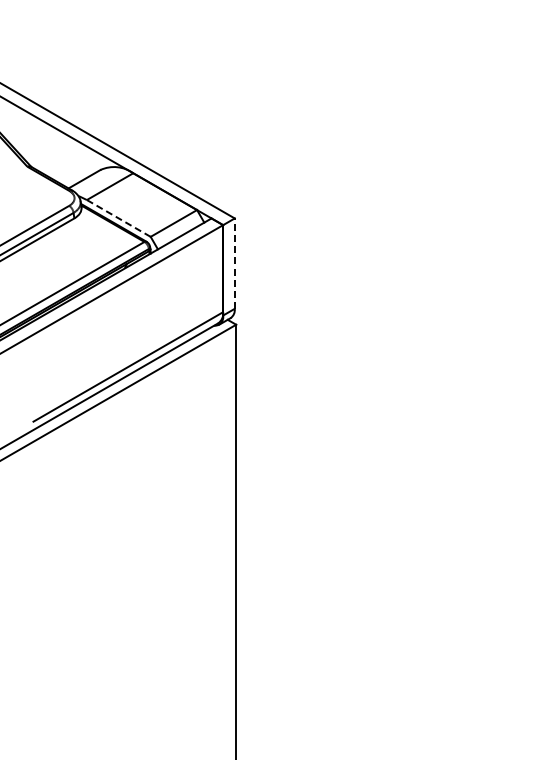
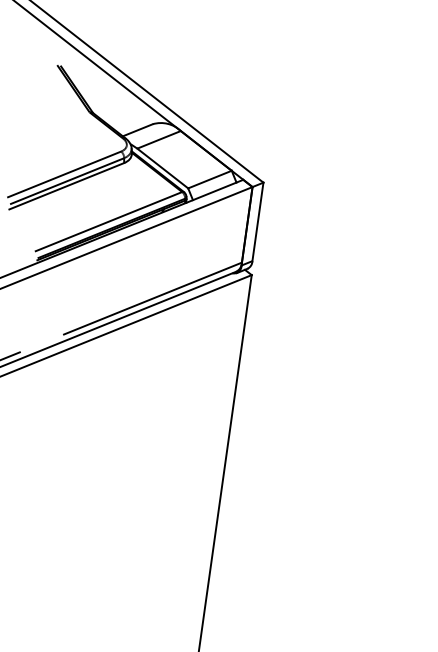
line: (118, 218) -> (162, 168), dashed -> solid
line: (234, 263) -> (257, 221), dashed -> solid

